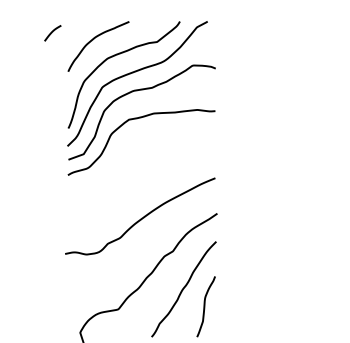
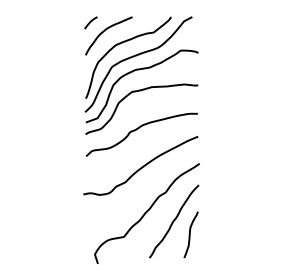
curve: (52, 32) -> (90, 22), moved
curve: (137, 168) -> (138, 129), added

